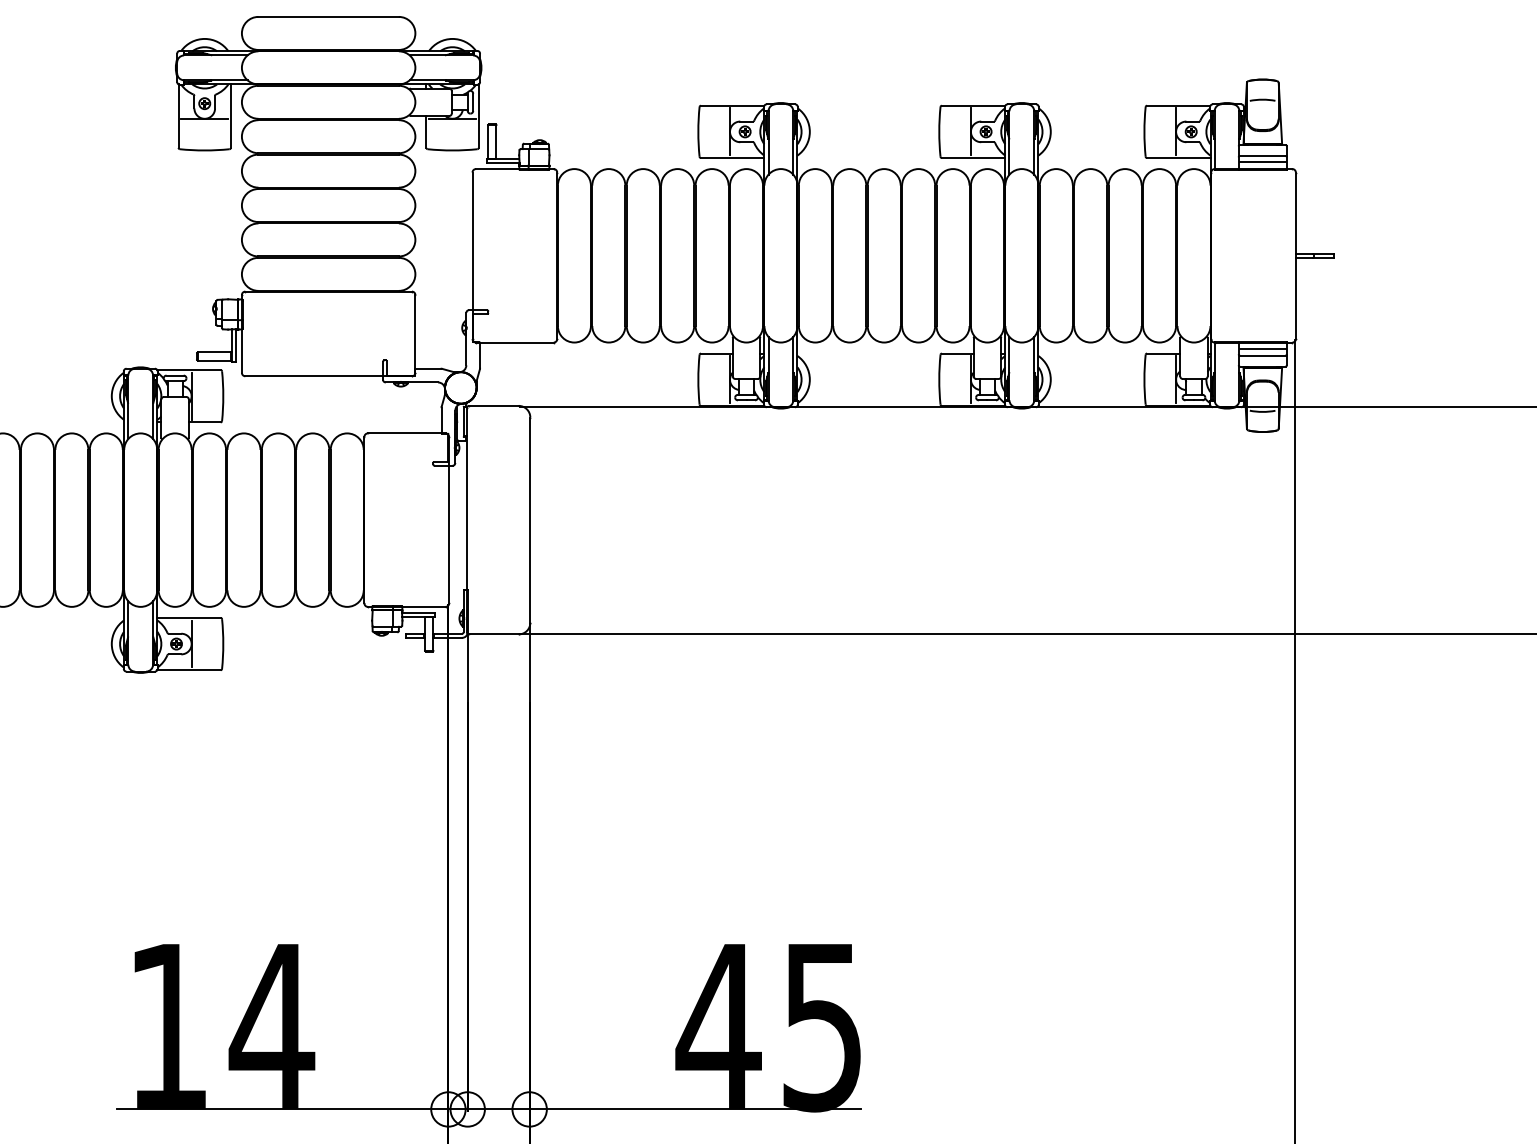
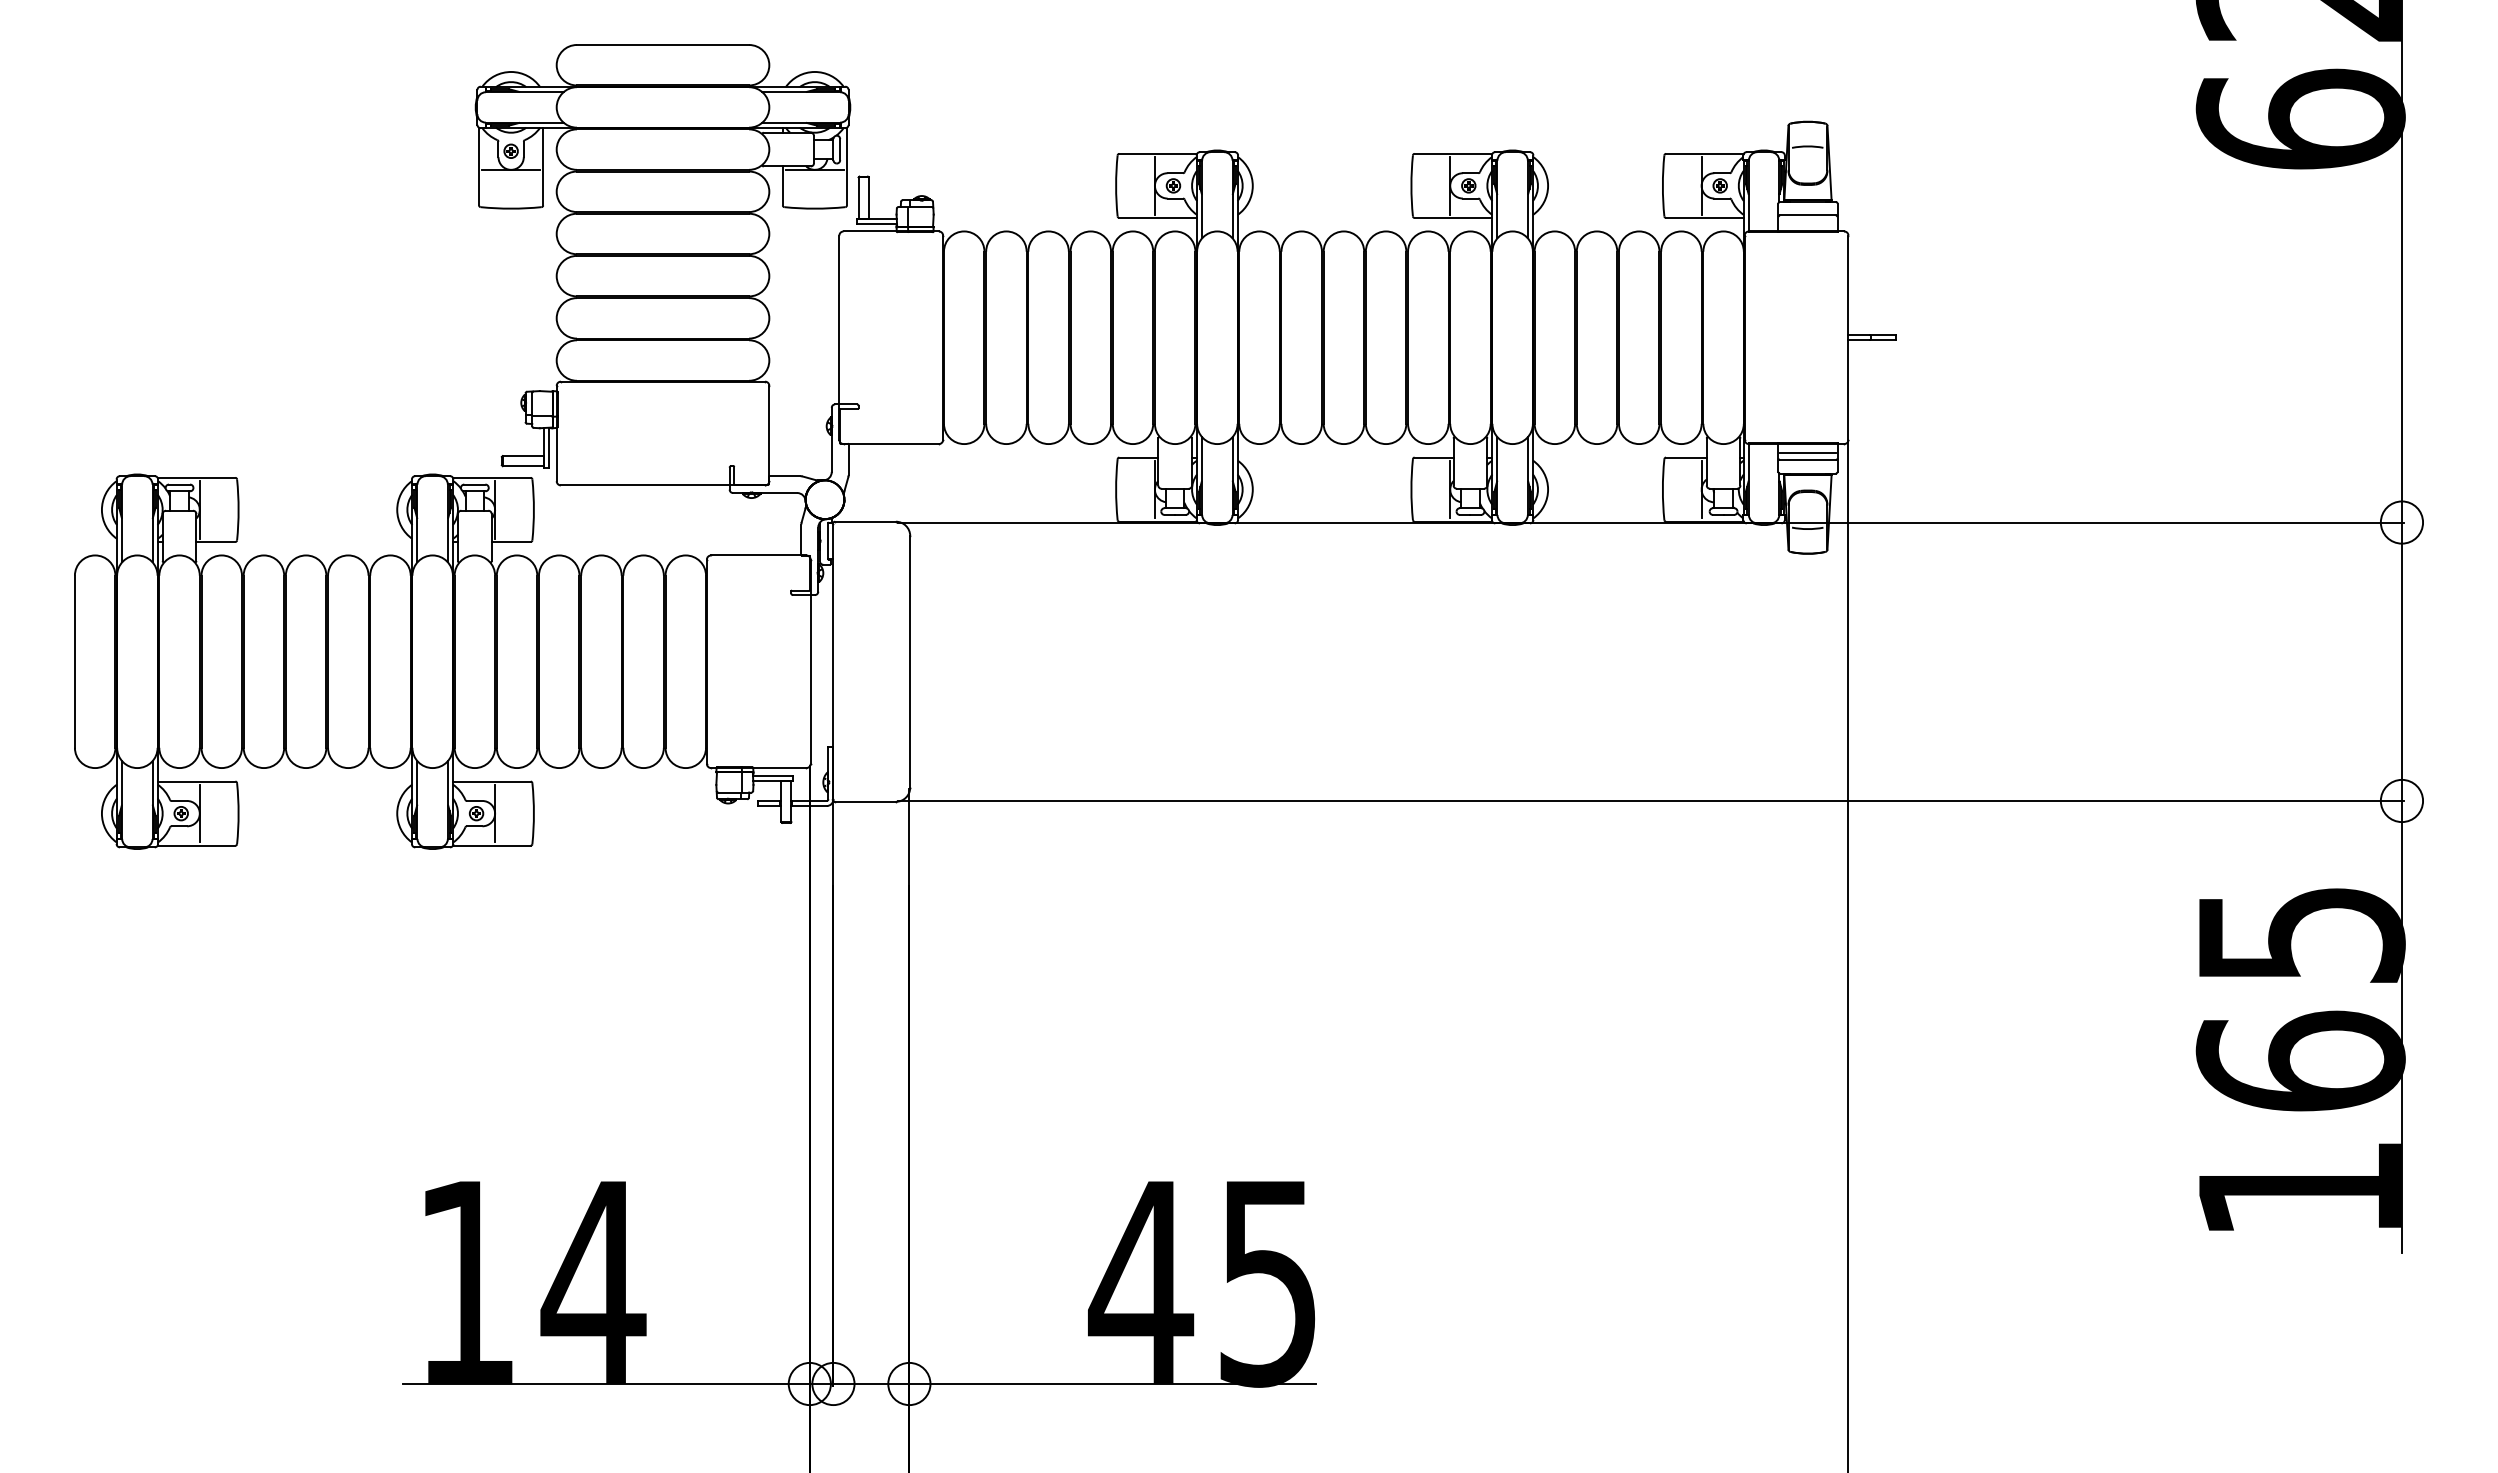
line: (1262, 162) -> (1807, 223), removed

